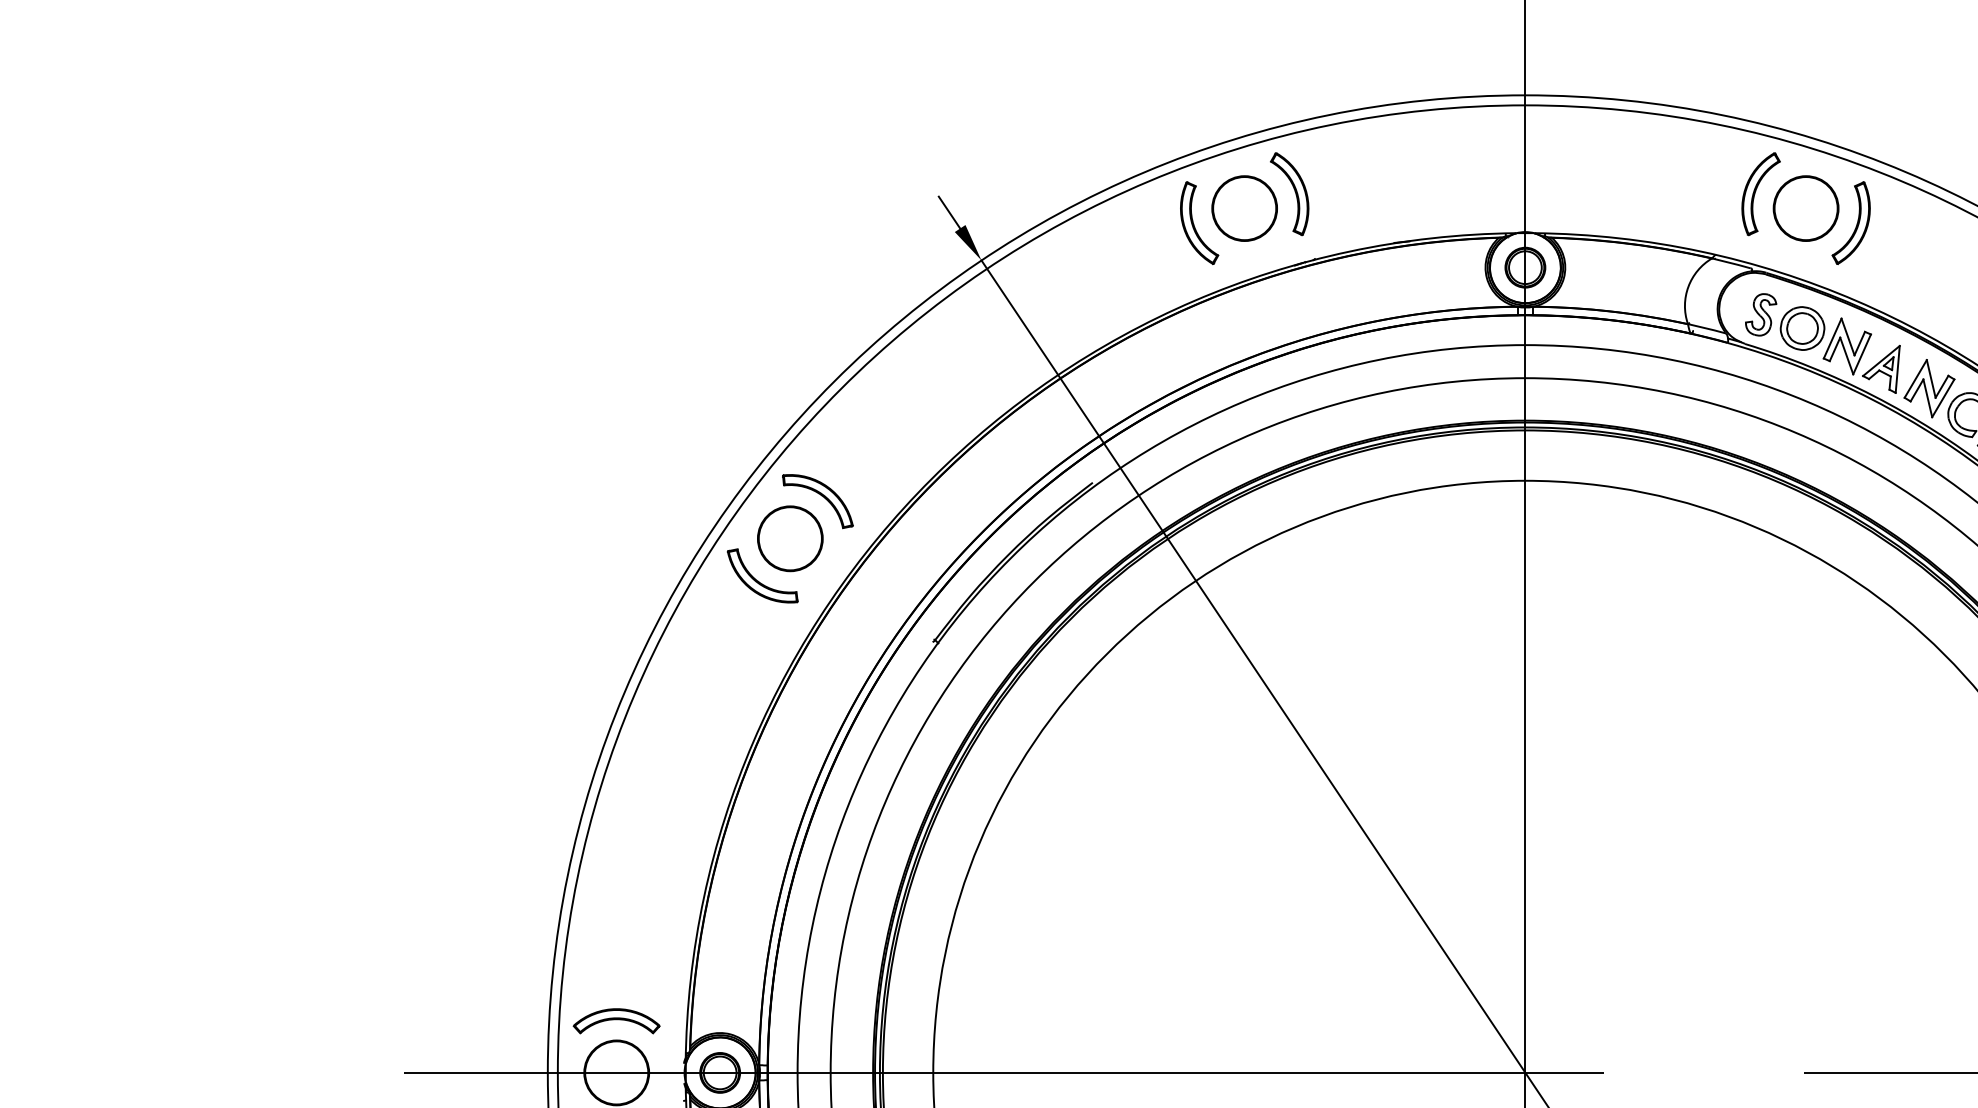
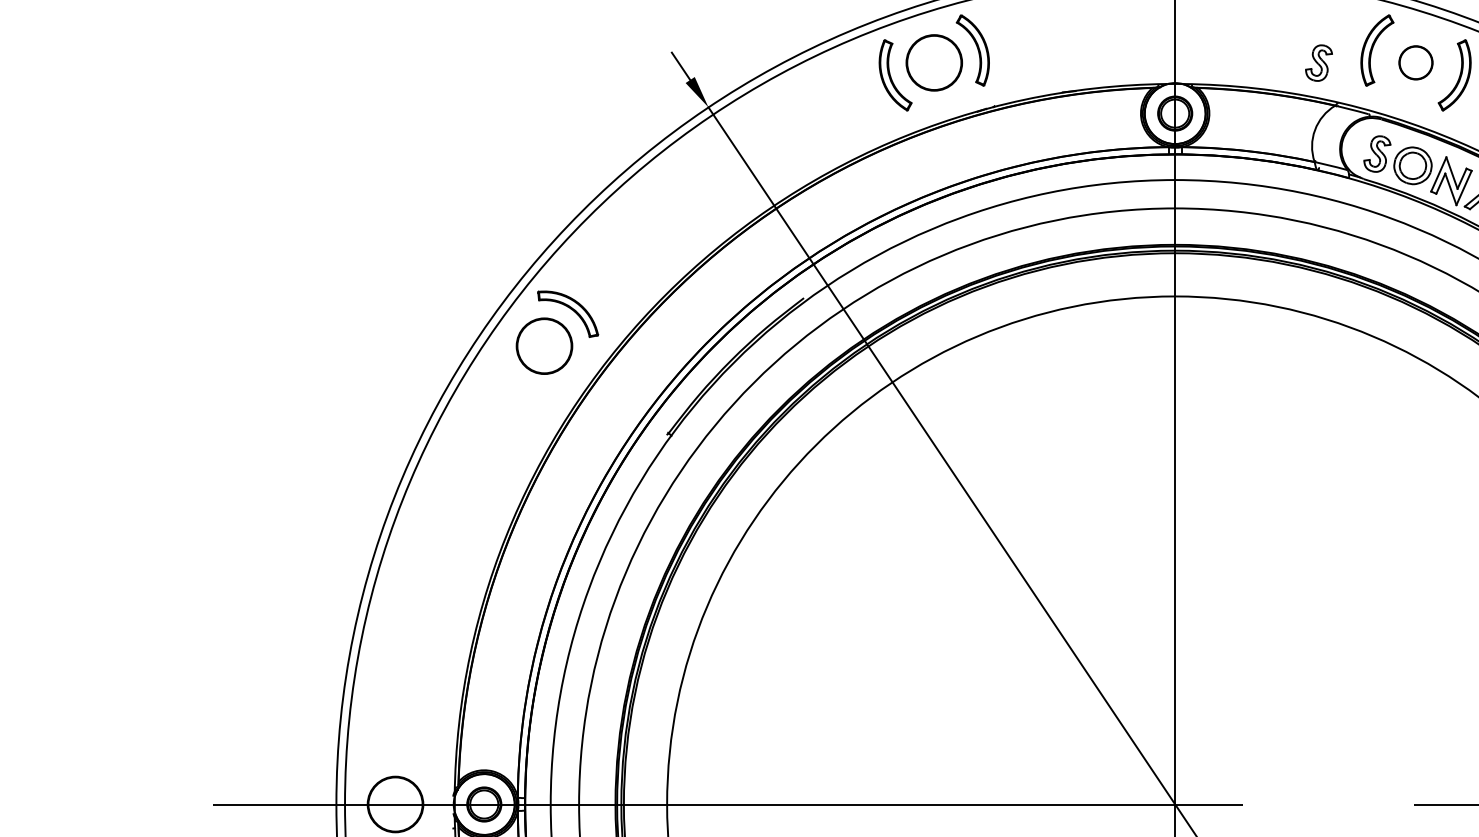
part: (1693, 208) -> (1319, 62), added
part: (1805, 208) -> (1415, 62), size x0.6
part: (758, 580) -> (517, 382), removed
part: (616, 1021) -> (395, 760), removed

